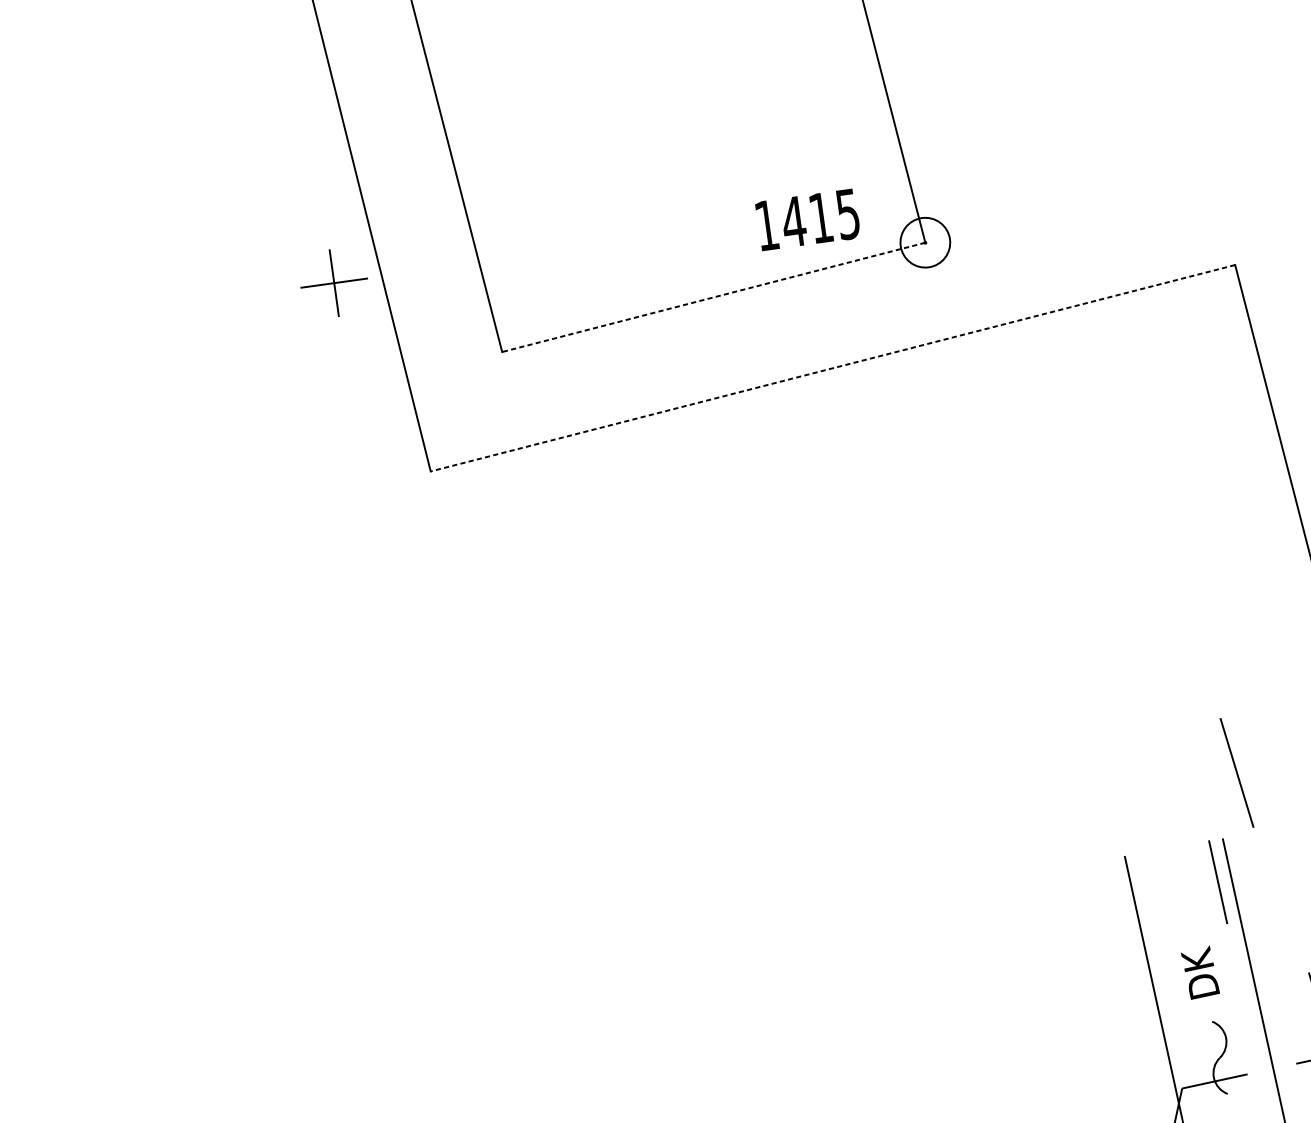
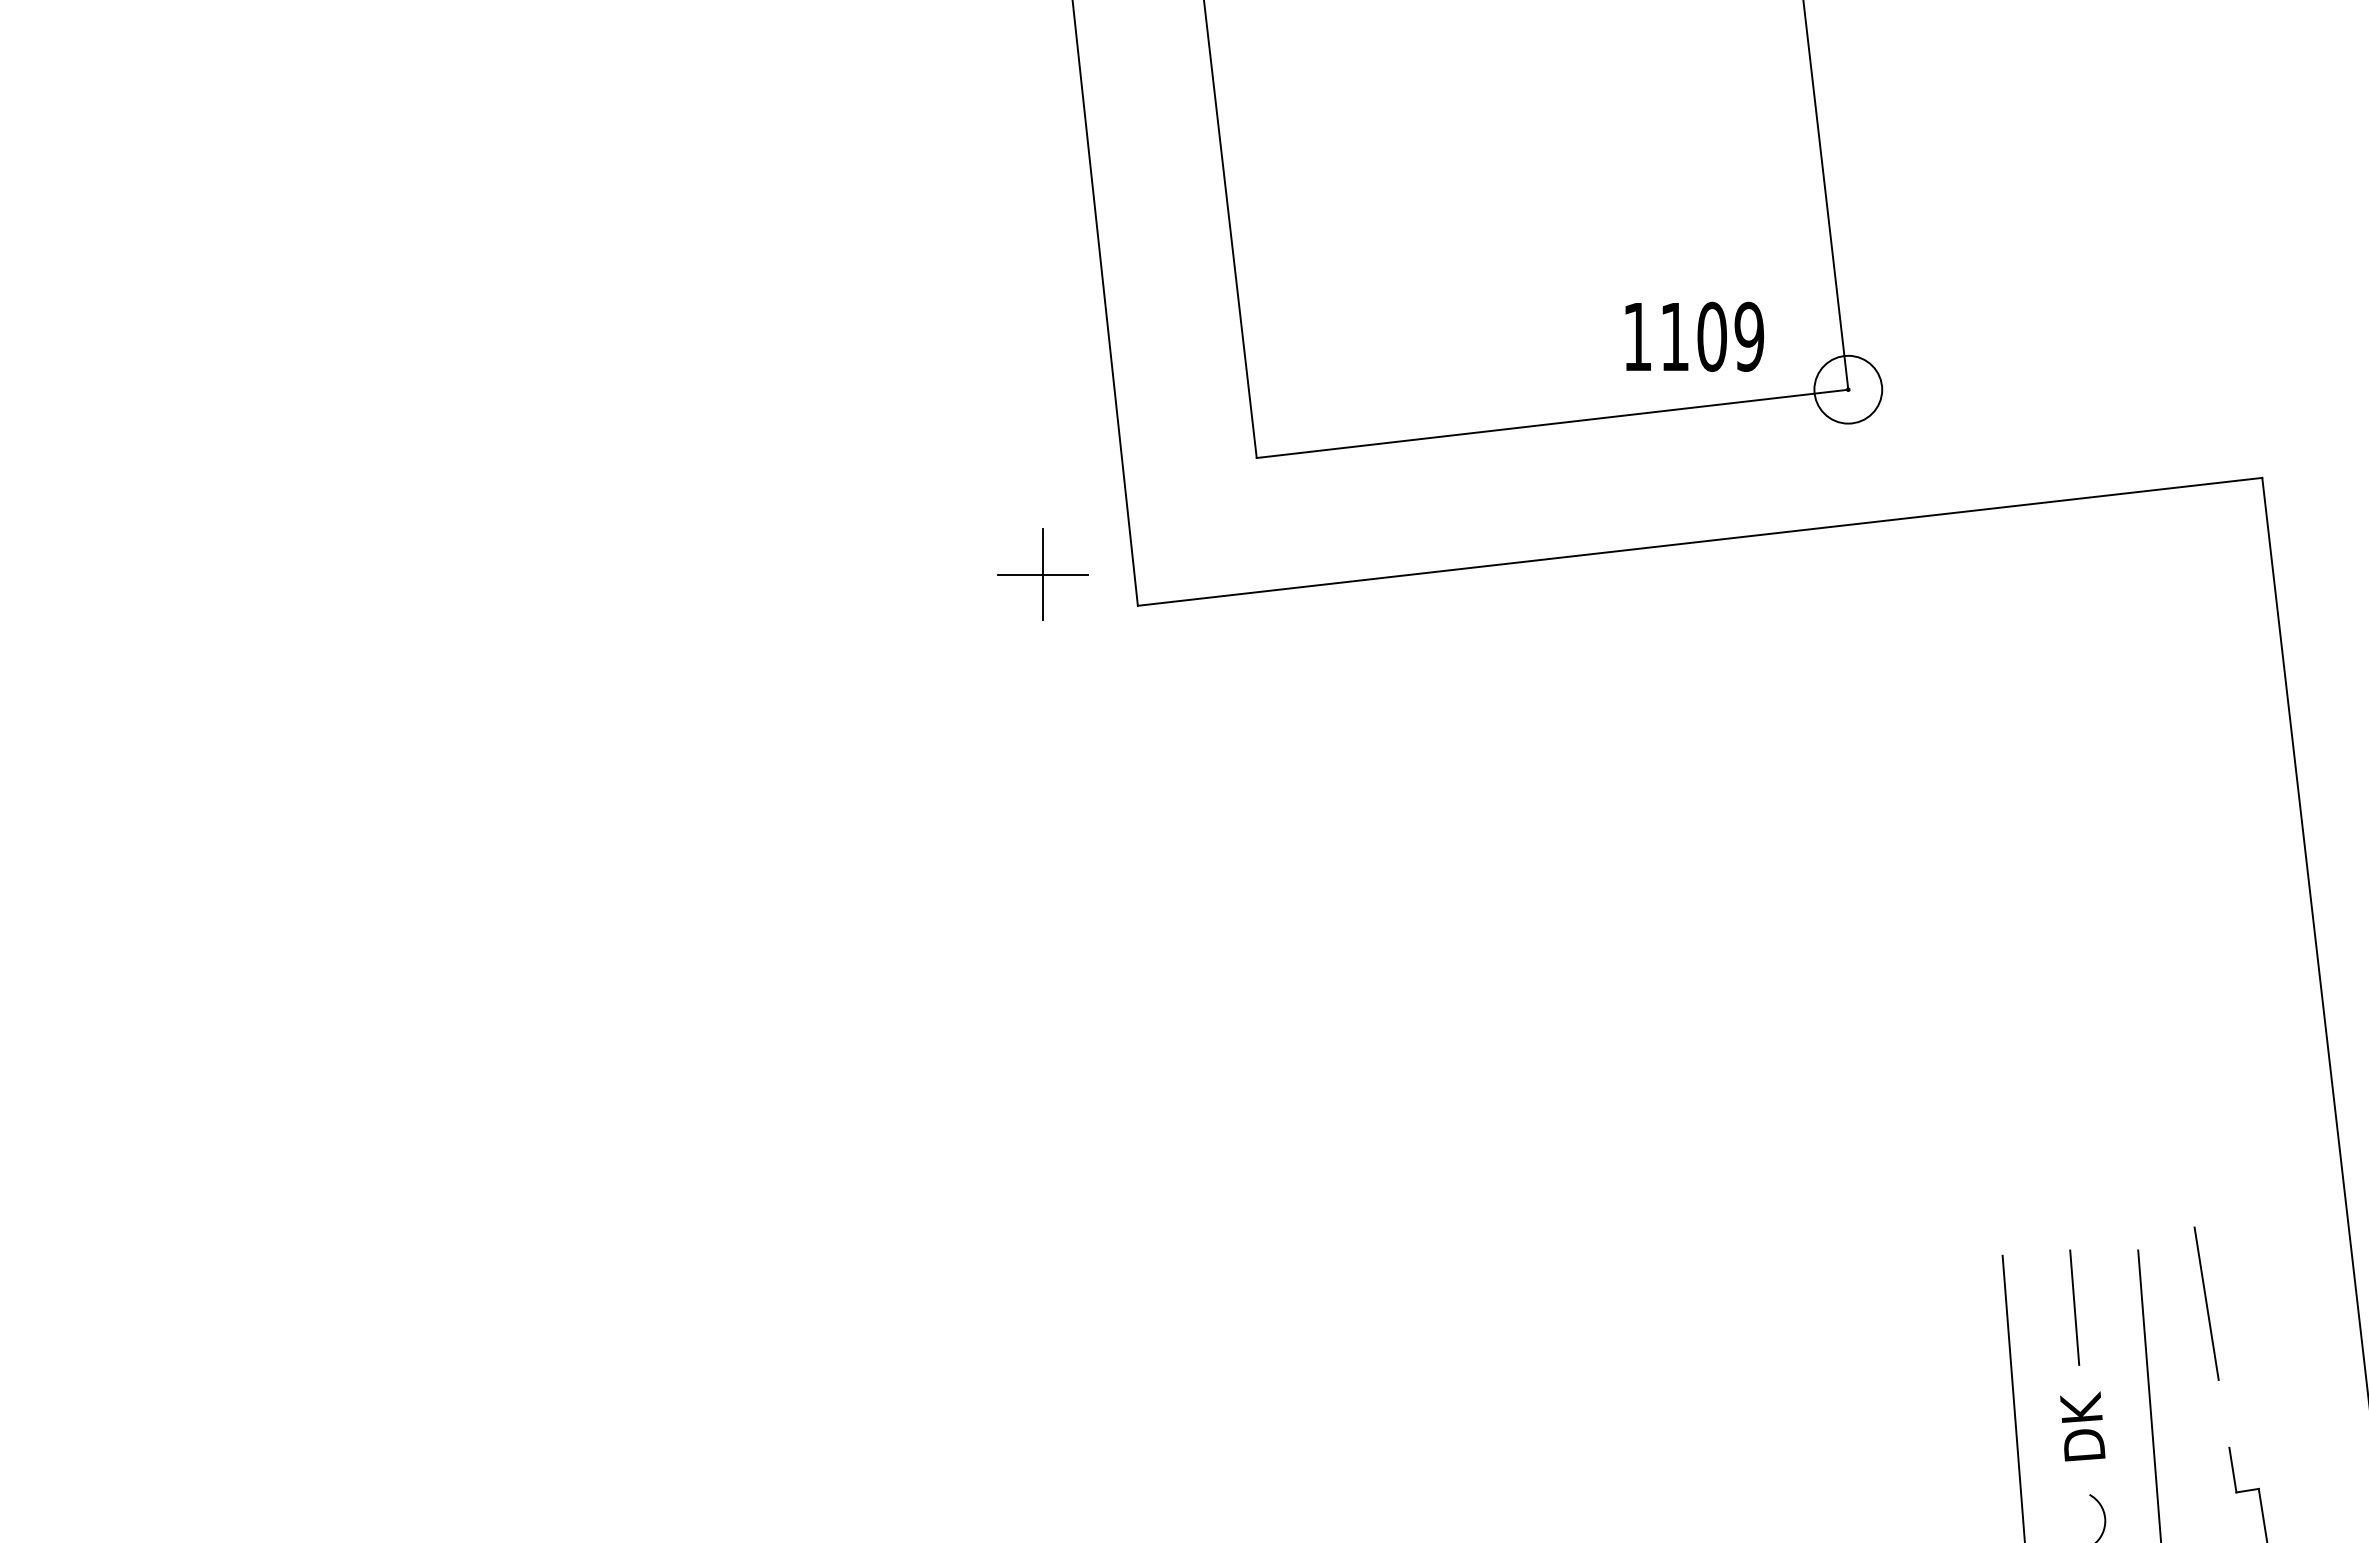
text: (820, 217) -> (1711, 336), 1415 -> 1109
part: (333, 283) -> (1042, 574), moved
line: (713, 297) -> (1552, 423), dashed -> solid
line: (833, 367) -> (1700, 541), dashed -> solid
line: (1236, 772) -> (2206, 1303), moved
line: (1217, 882) -> (2074, 1307), moved

